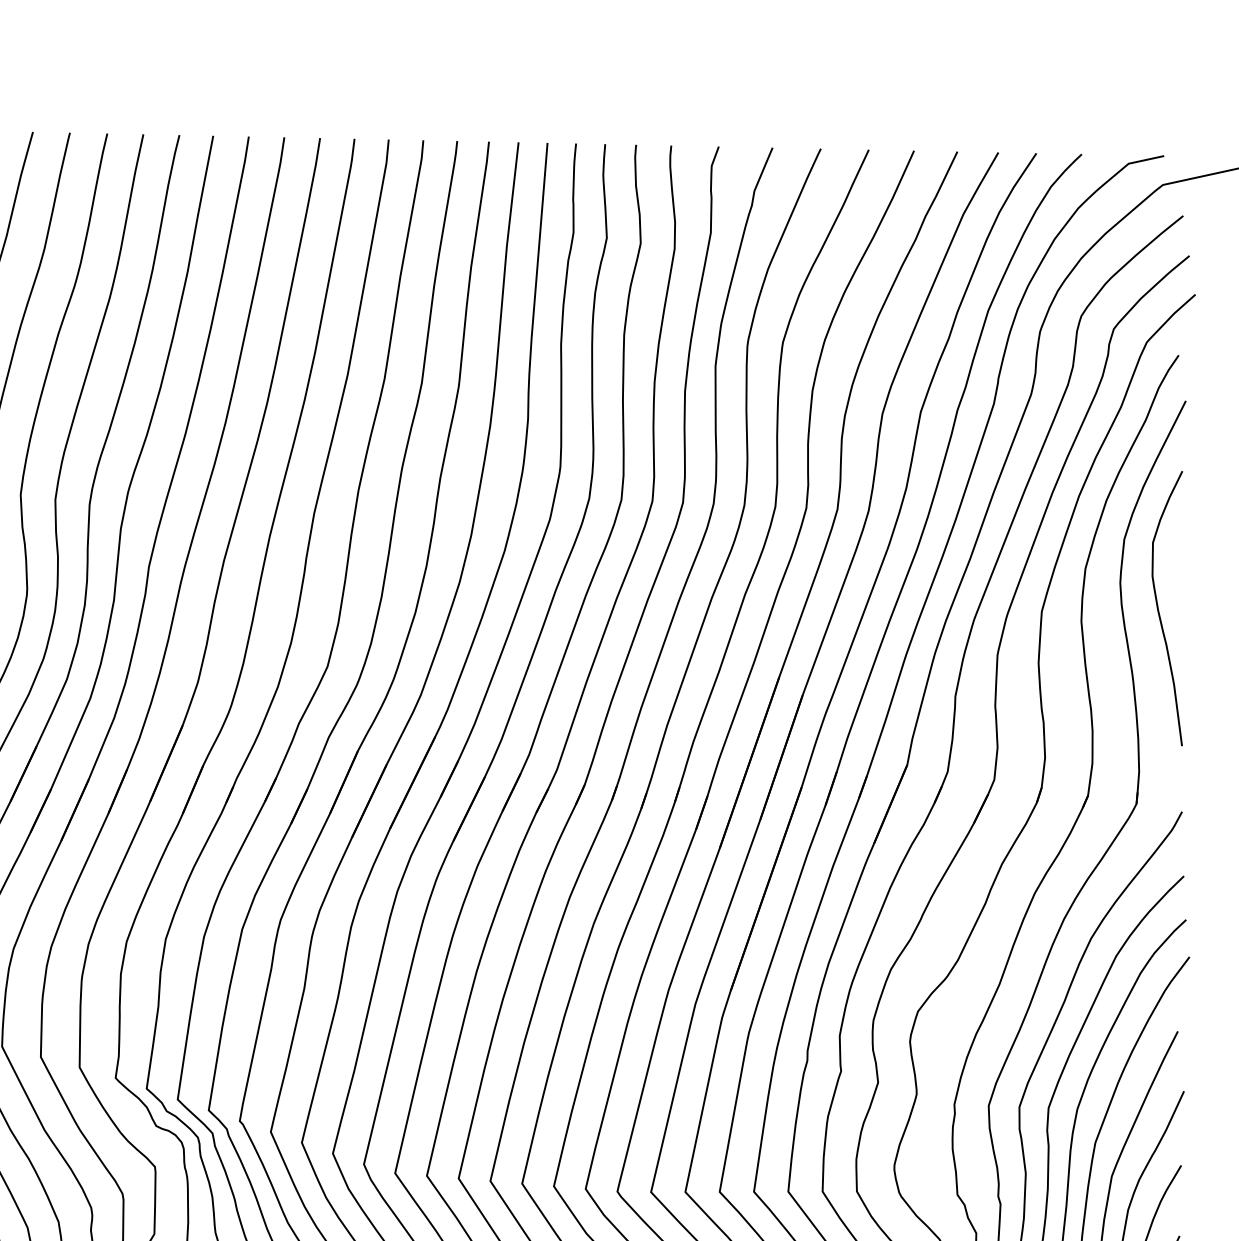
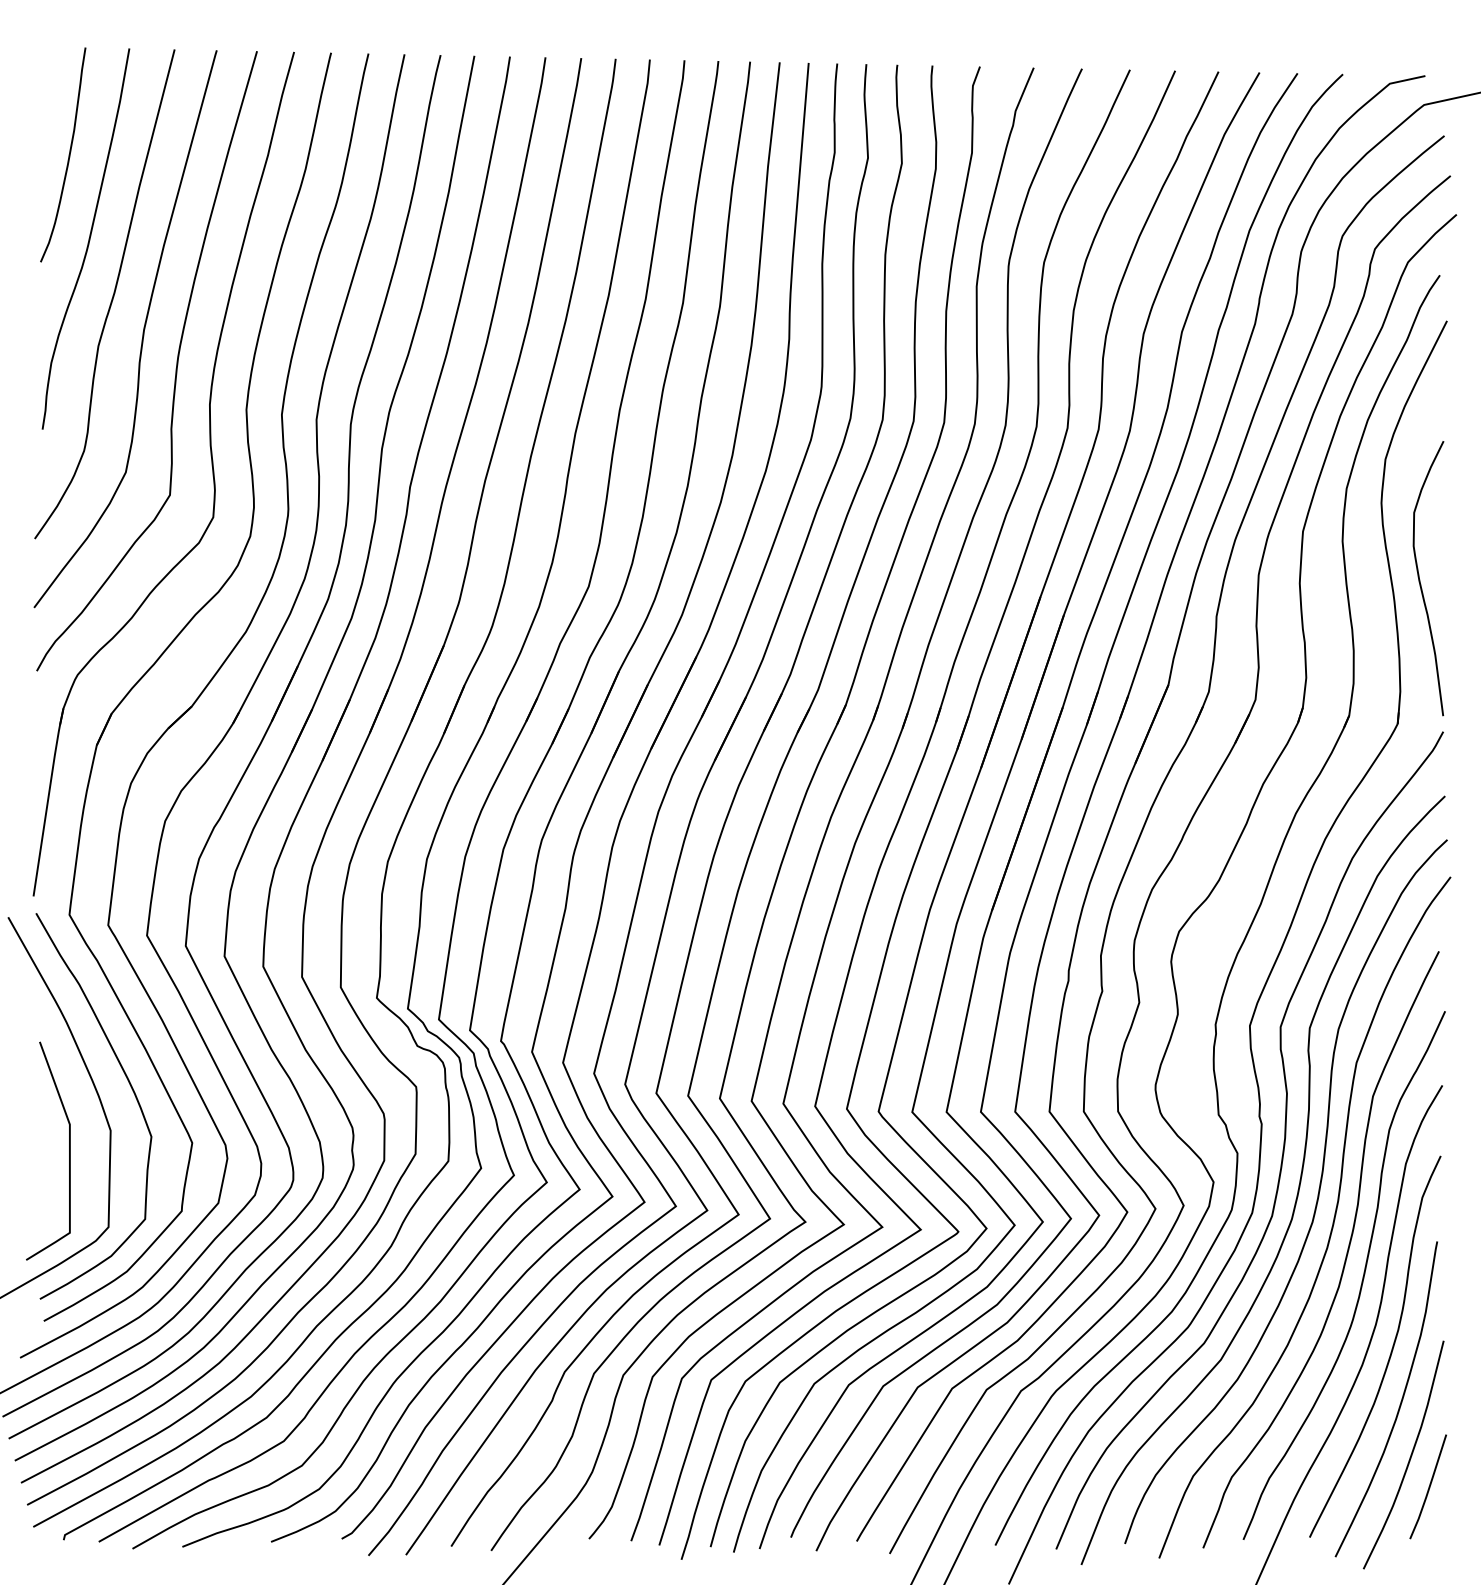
curve: (1159, 609) -> (1420, 579), moved

